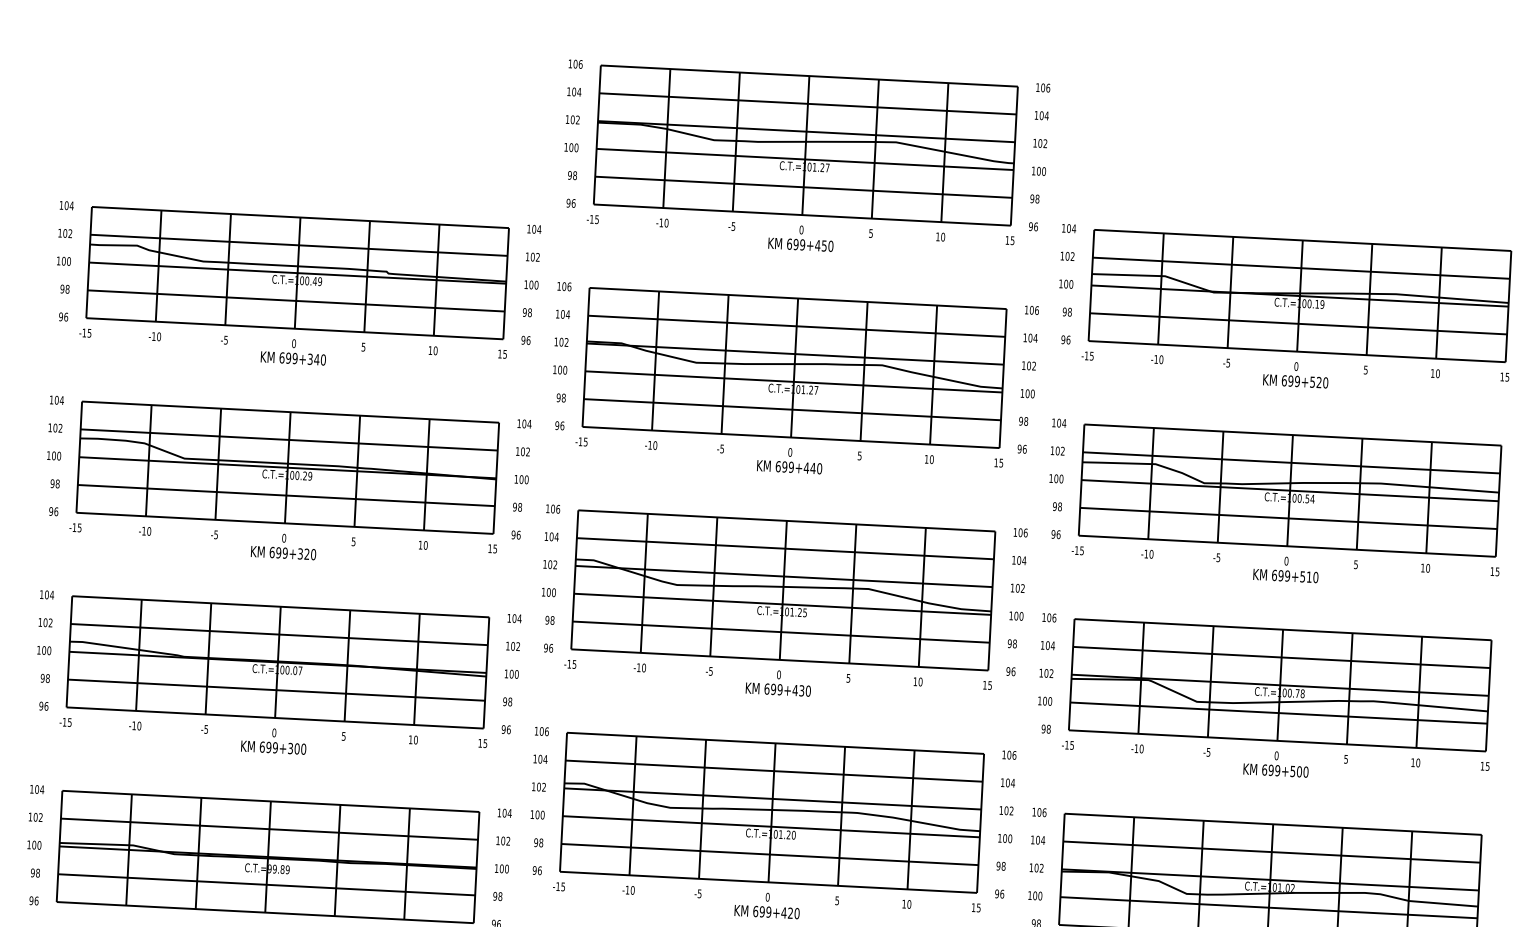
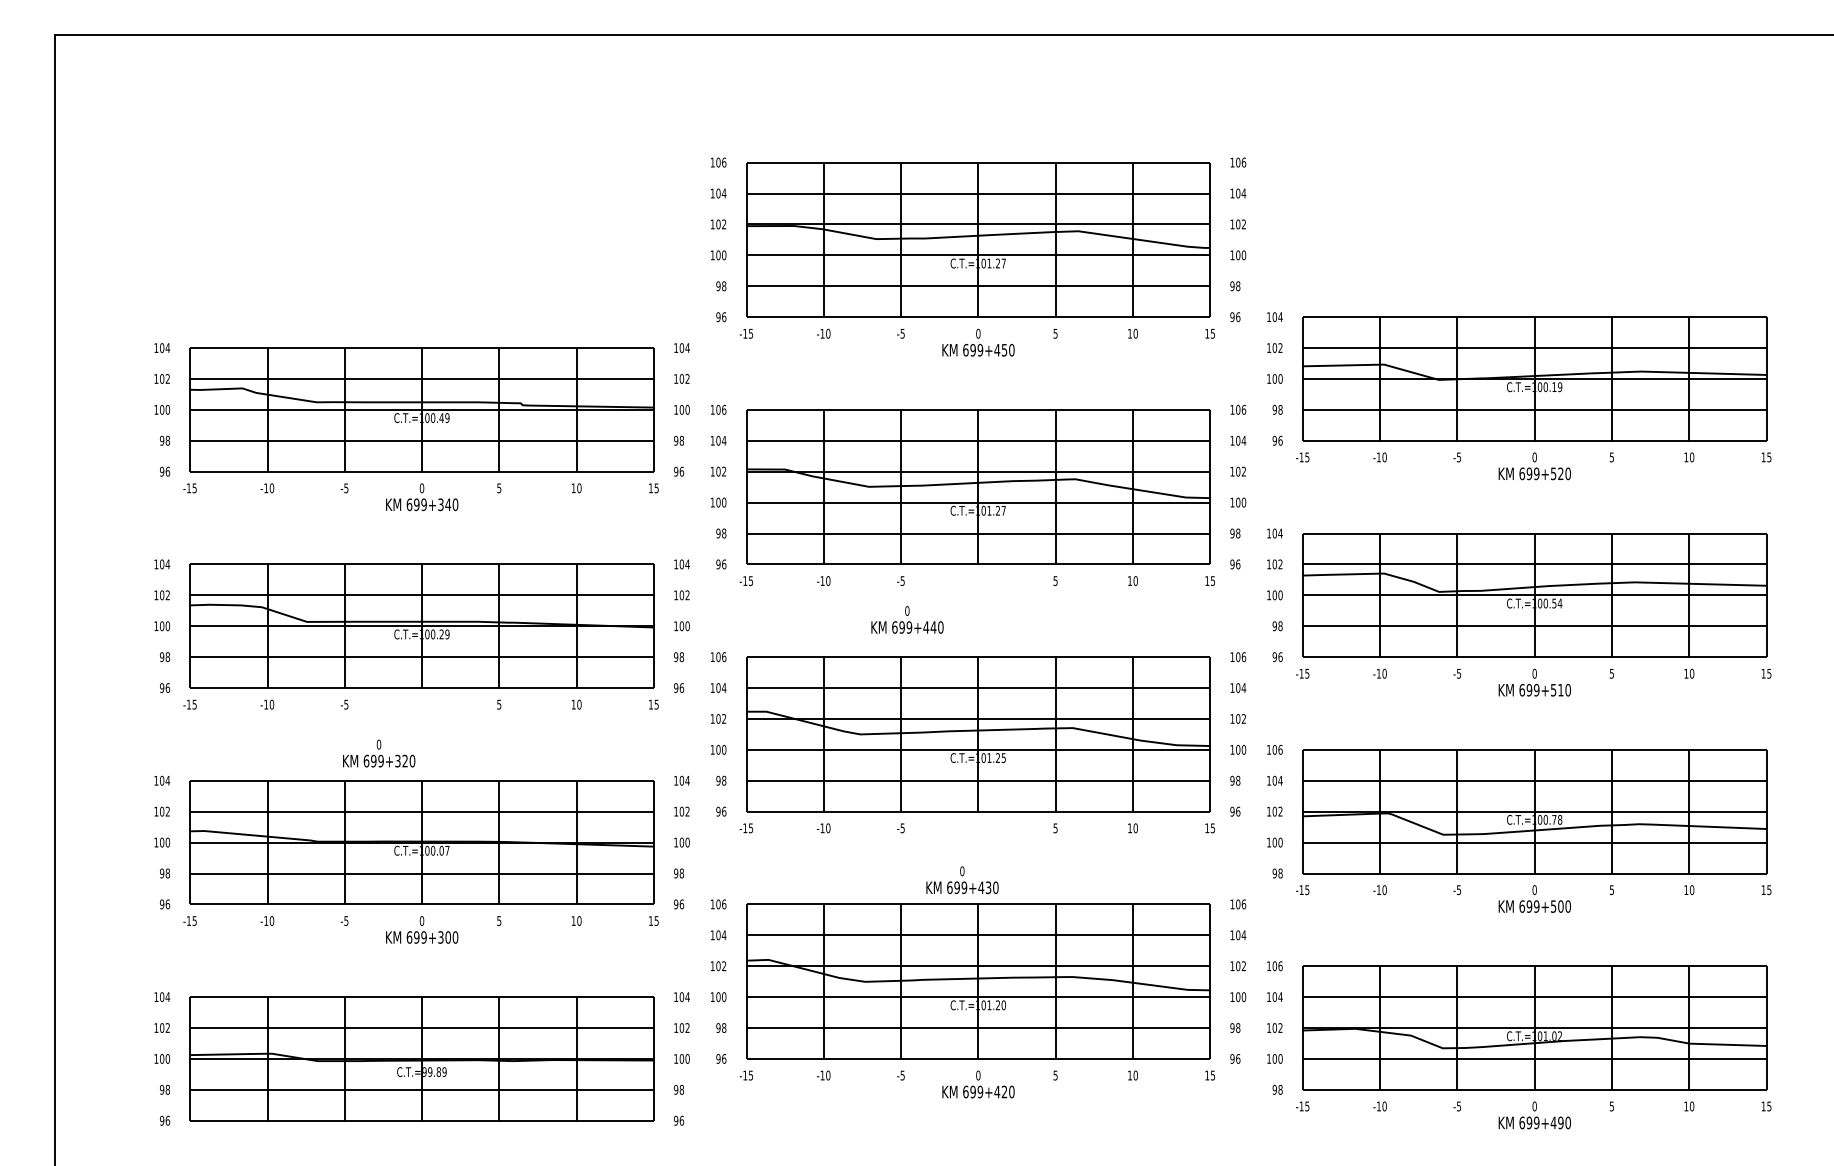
text: (790, 460) -> (907, 619), moved
text: (284, 546) -> (379, 753), moved
text: (778, 683) -> (962, 880), moved

